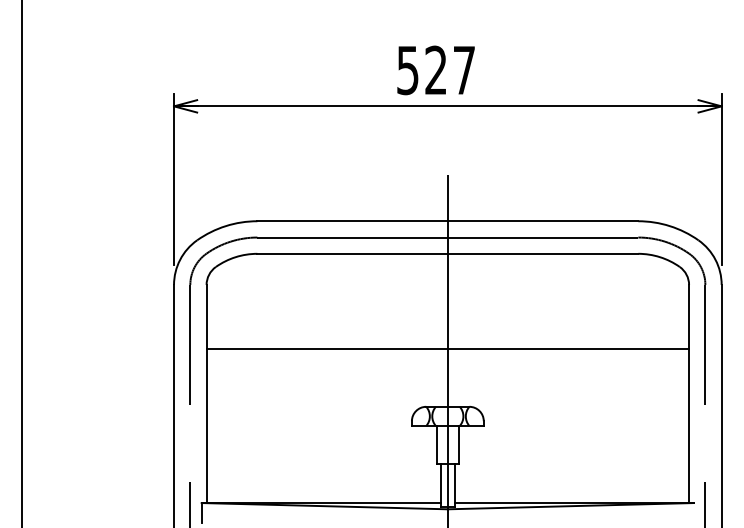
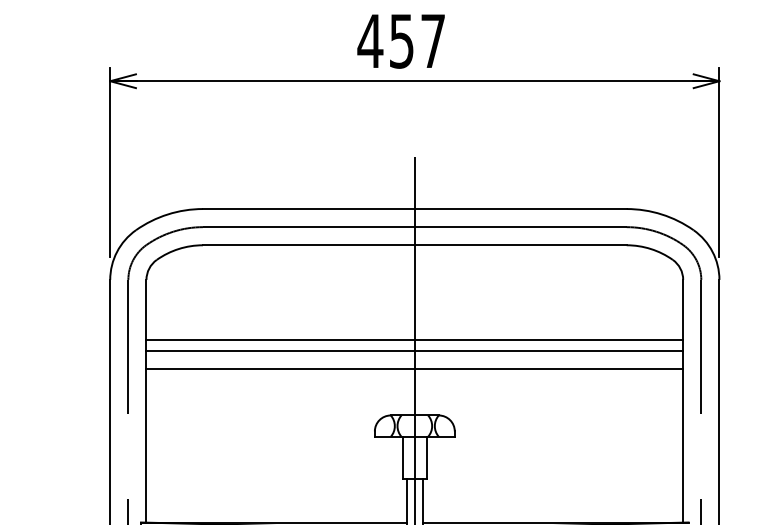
text: (421, 70) -> (385, 41), 527 -> 457
line: (447, 339) -> (414, 340), added
line: (447, 365) -> (414, 369), added

